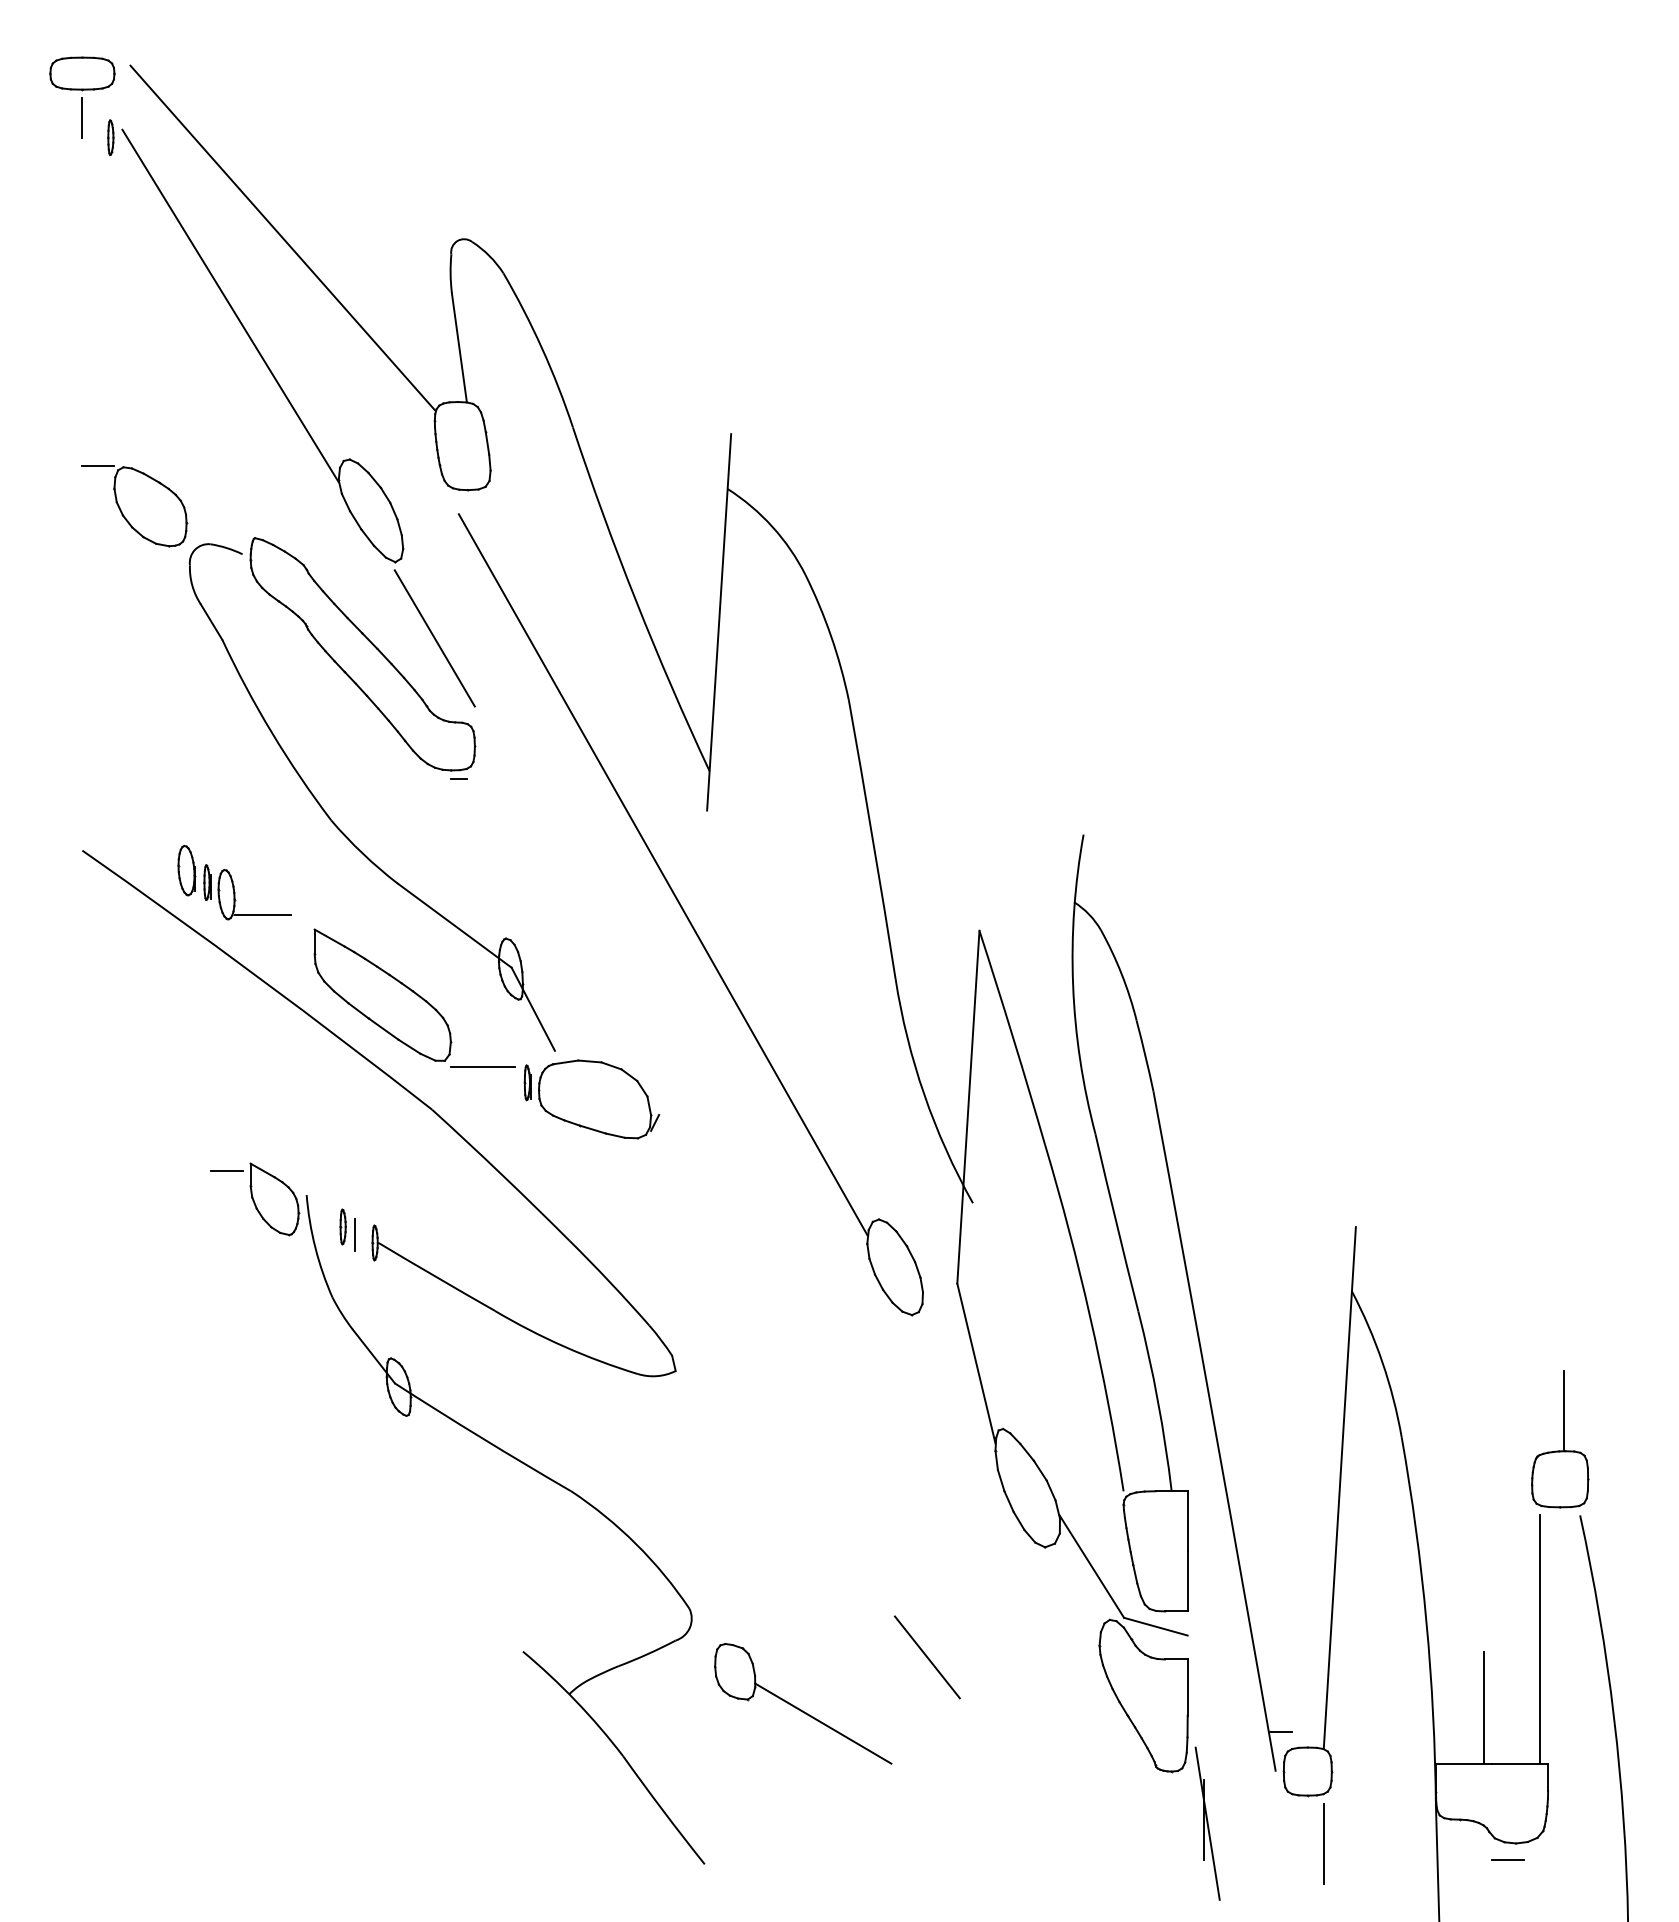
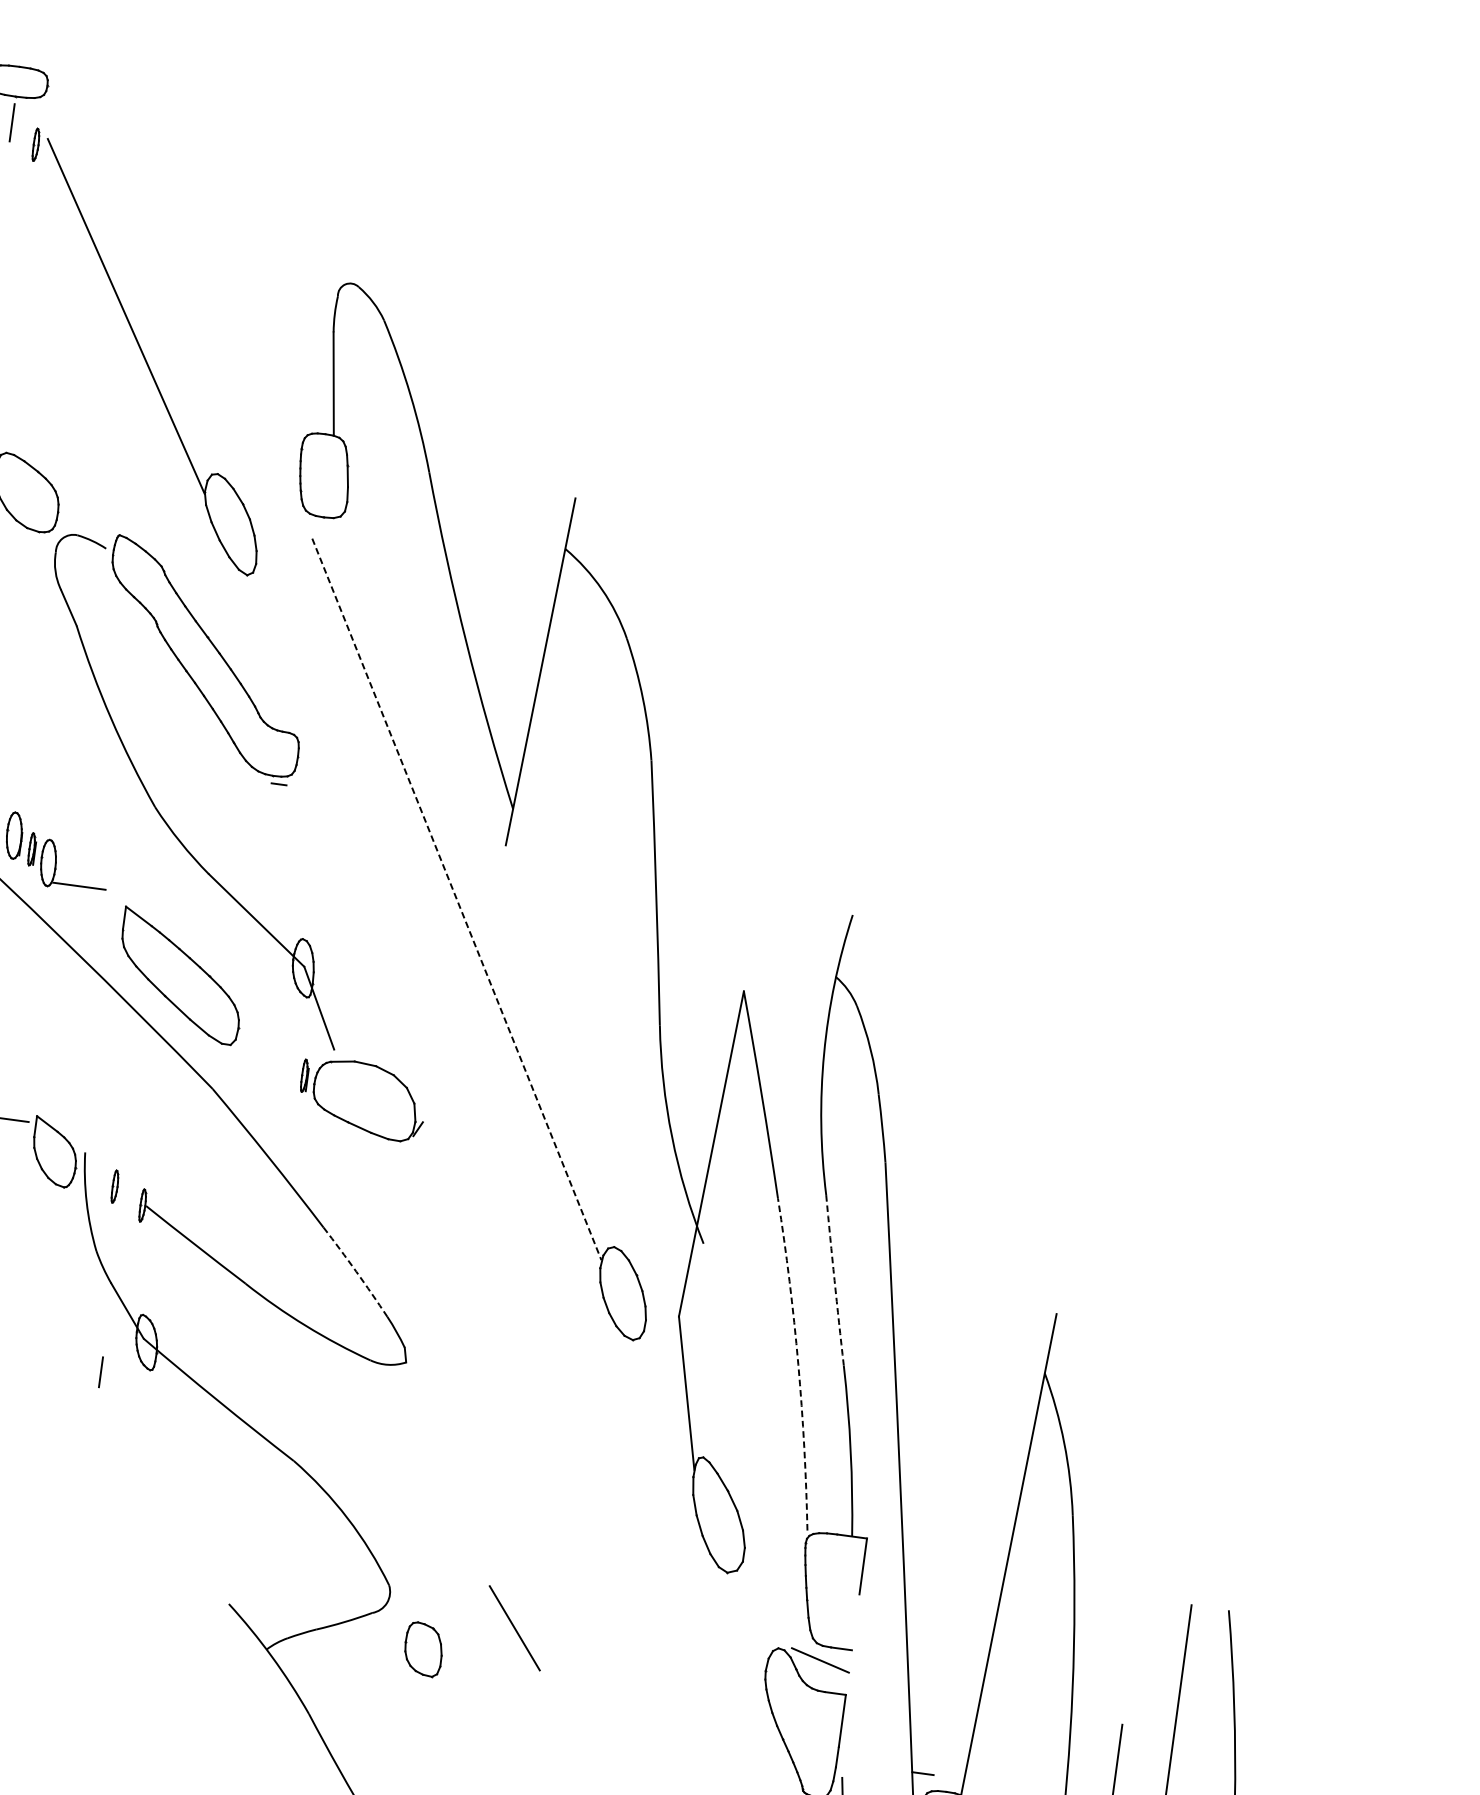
line: (282, 237) -> (183, 259), removed
line: (434, 638) -> (274, 651), removed
line: (663, 875) -> (457, 900), solid -> dashed
line: (482, 1066) -> (264, 1055), removed
arc: (1116, 1223) -> (834, 1280), solid -> dashed
line: (354, 1234) -> (100, 1371), moved
arc: (610, 1282) -> (356, 1271), solid -> dashed
arc: (1090, 1316) -> (798, 1363), solid -> dashed
part: (1560, 1439) -> (1220, 1537), removed
line: (1091, 1566) -> (768, 1596), removed
line: (1187, 1581) -> (855, 1622), removed
line: (926, 1657) -> (513, 1628), moved
line: (823, 1723) -> (499, 1708), removed

